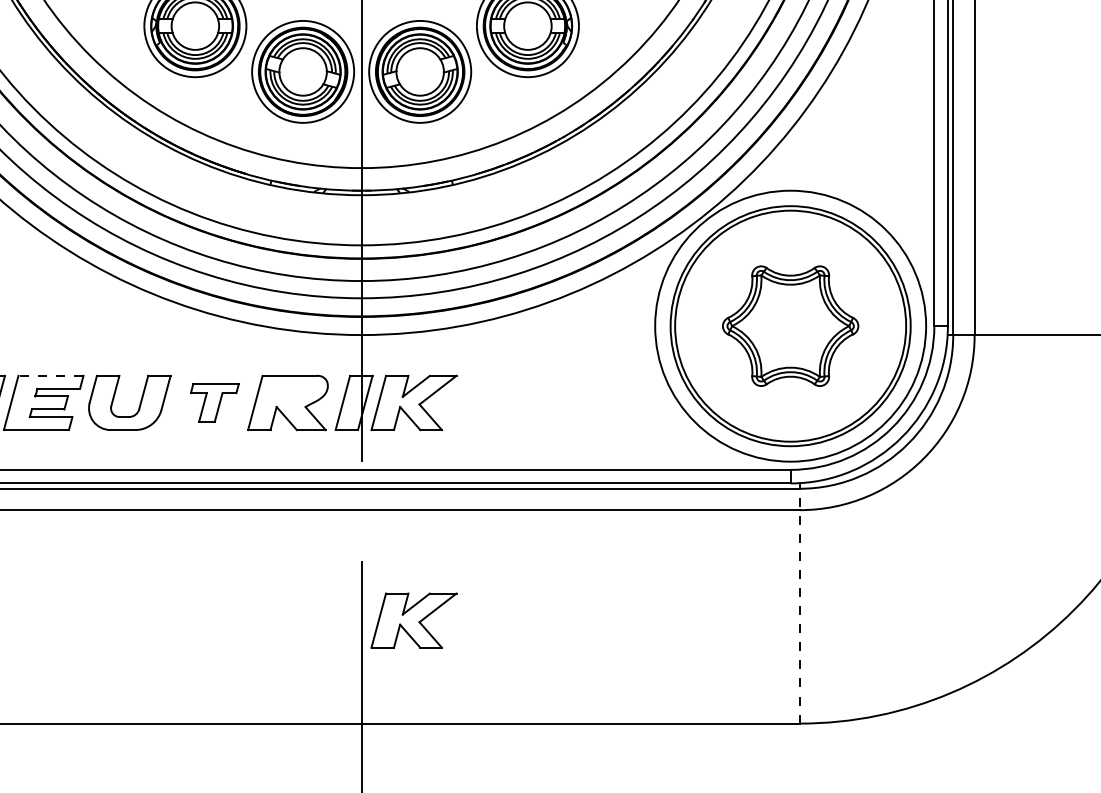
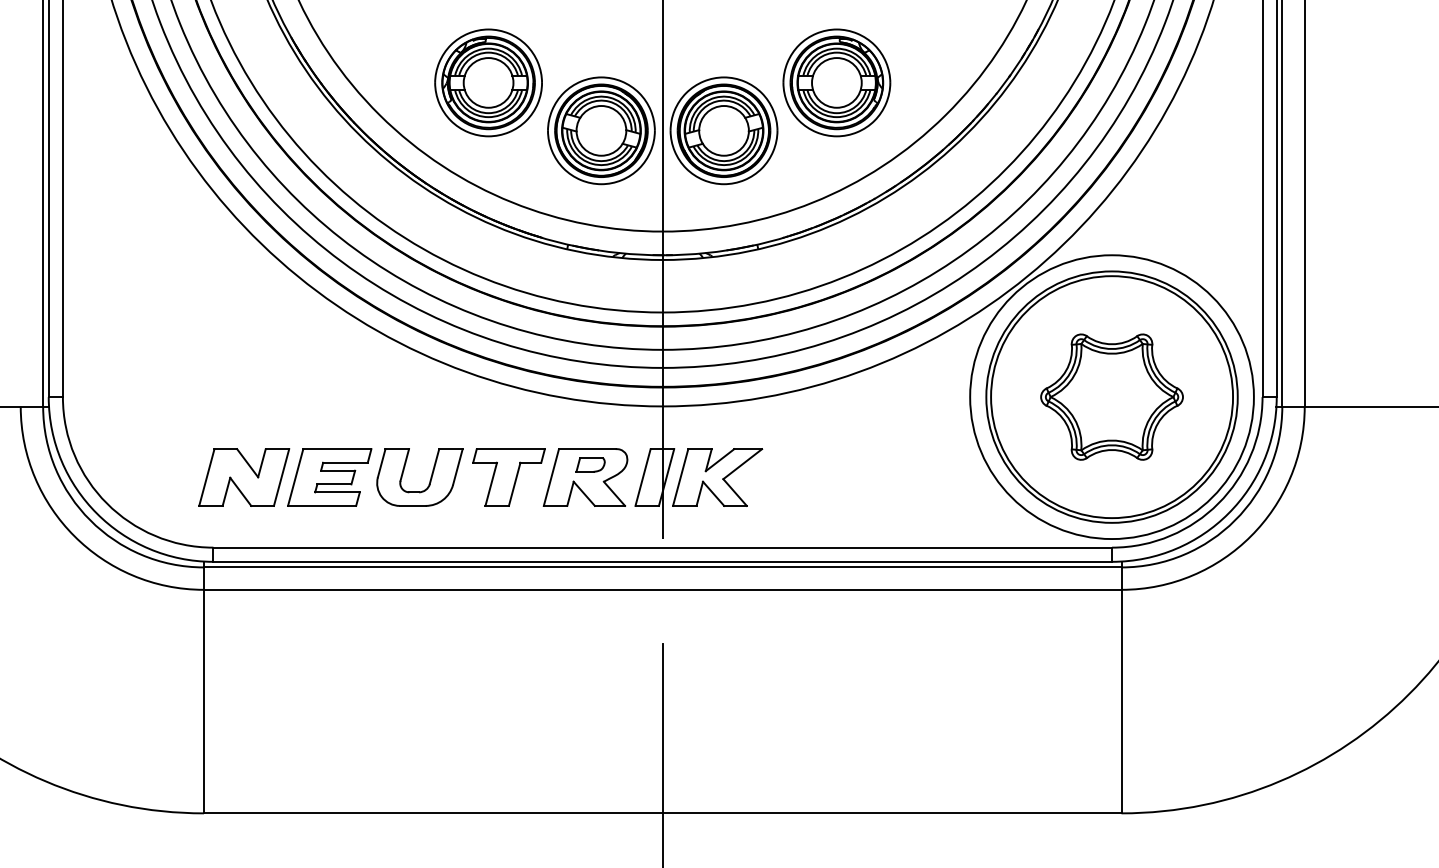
line: (50, 376) -> (336, 449), dashed -> solid
part: (292, 390) -> (590, 464), added
part: (214, 402) -> (508, 477), size x1.43
line: (799, 606) -> (1121, 690), dashed -> solid
part: (413, 620) -> (717, 705), removed

